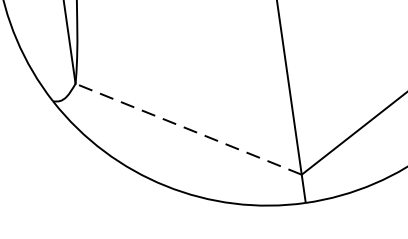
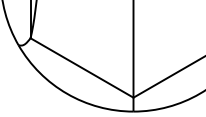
line: (187, 128) -> (81, 67), dashed -> solid

